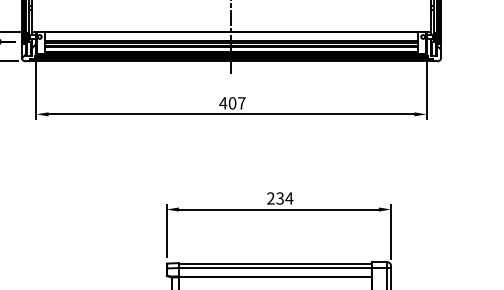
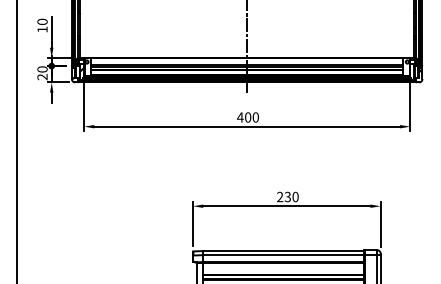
text: (241, 103) -> (255, 117), 407 -> 400
text: (289, 197) -> (295, 196), 234 -> 230

